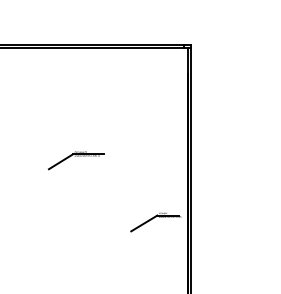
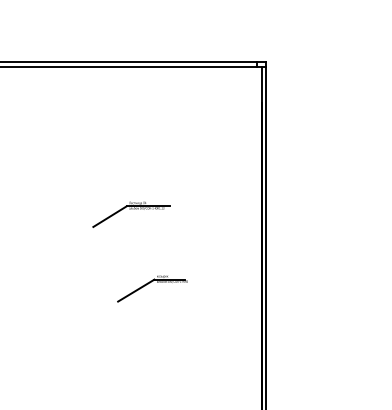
part: (76, 160) -> (131, 214), moved
part: (155, 221) -> (152, 288), moved

